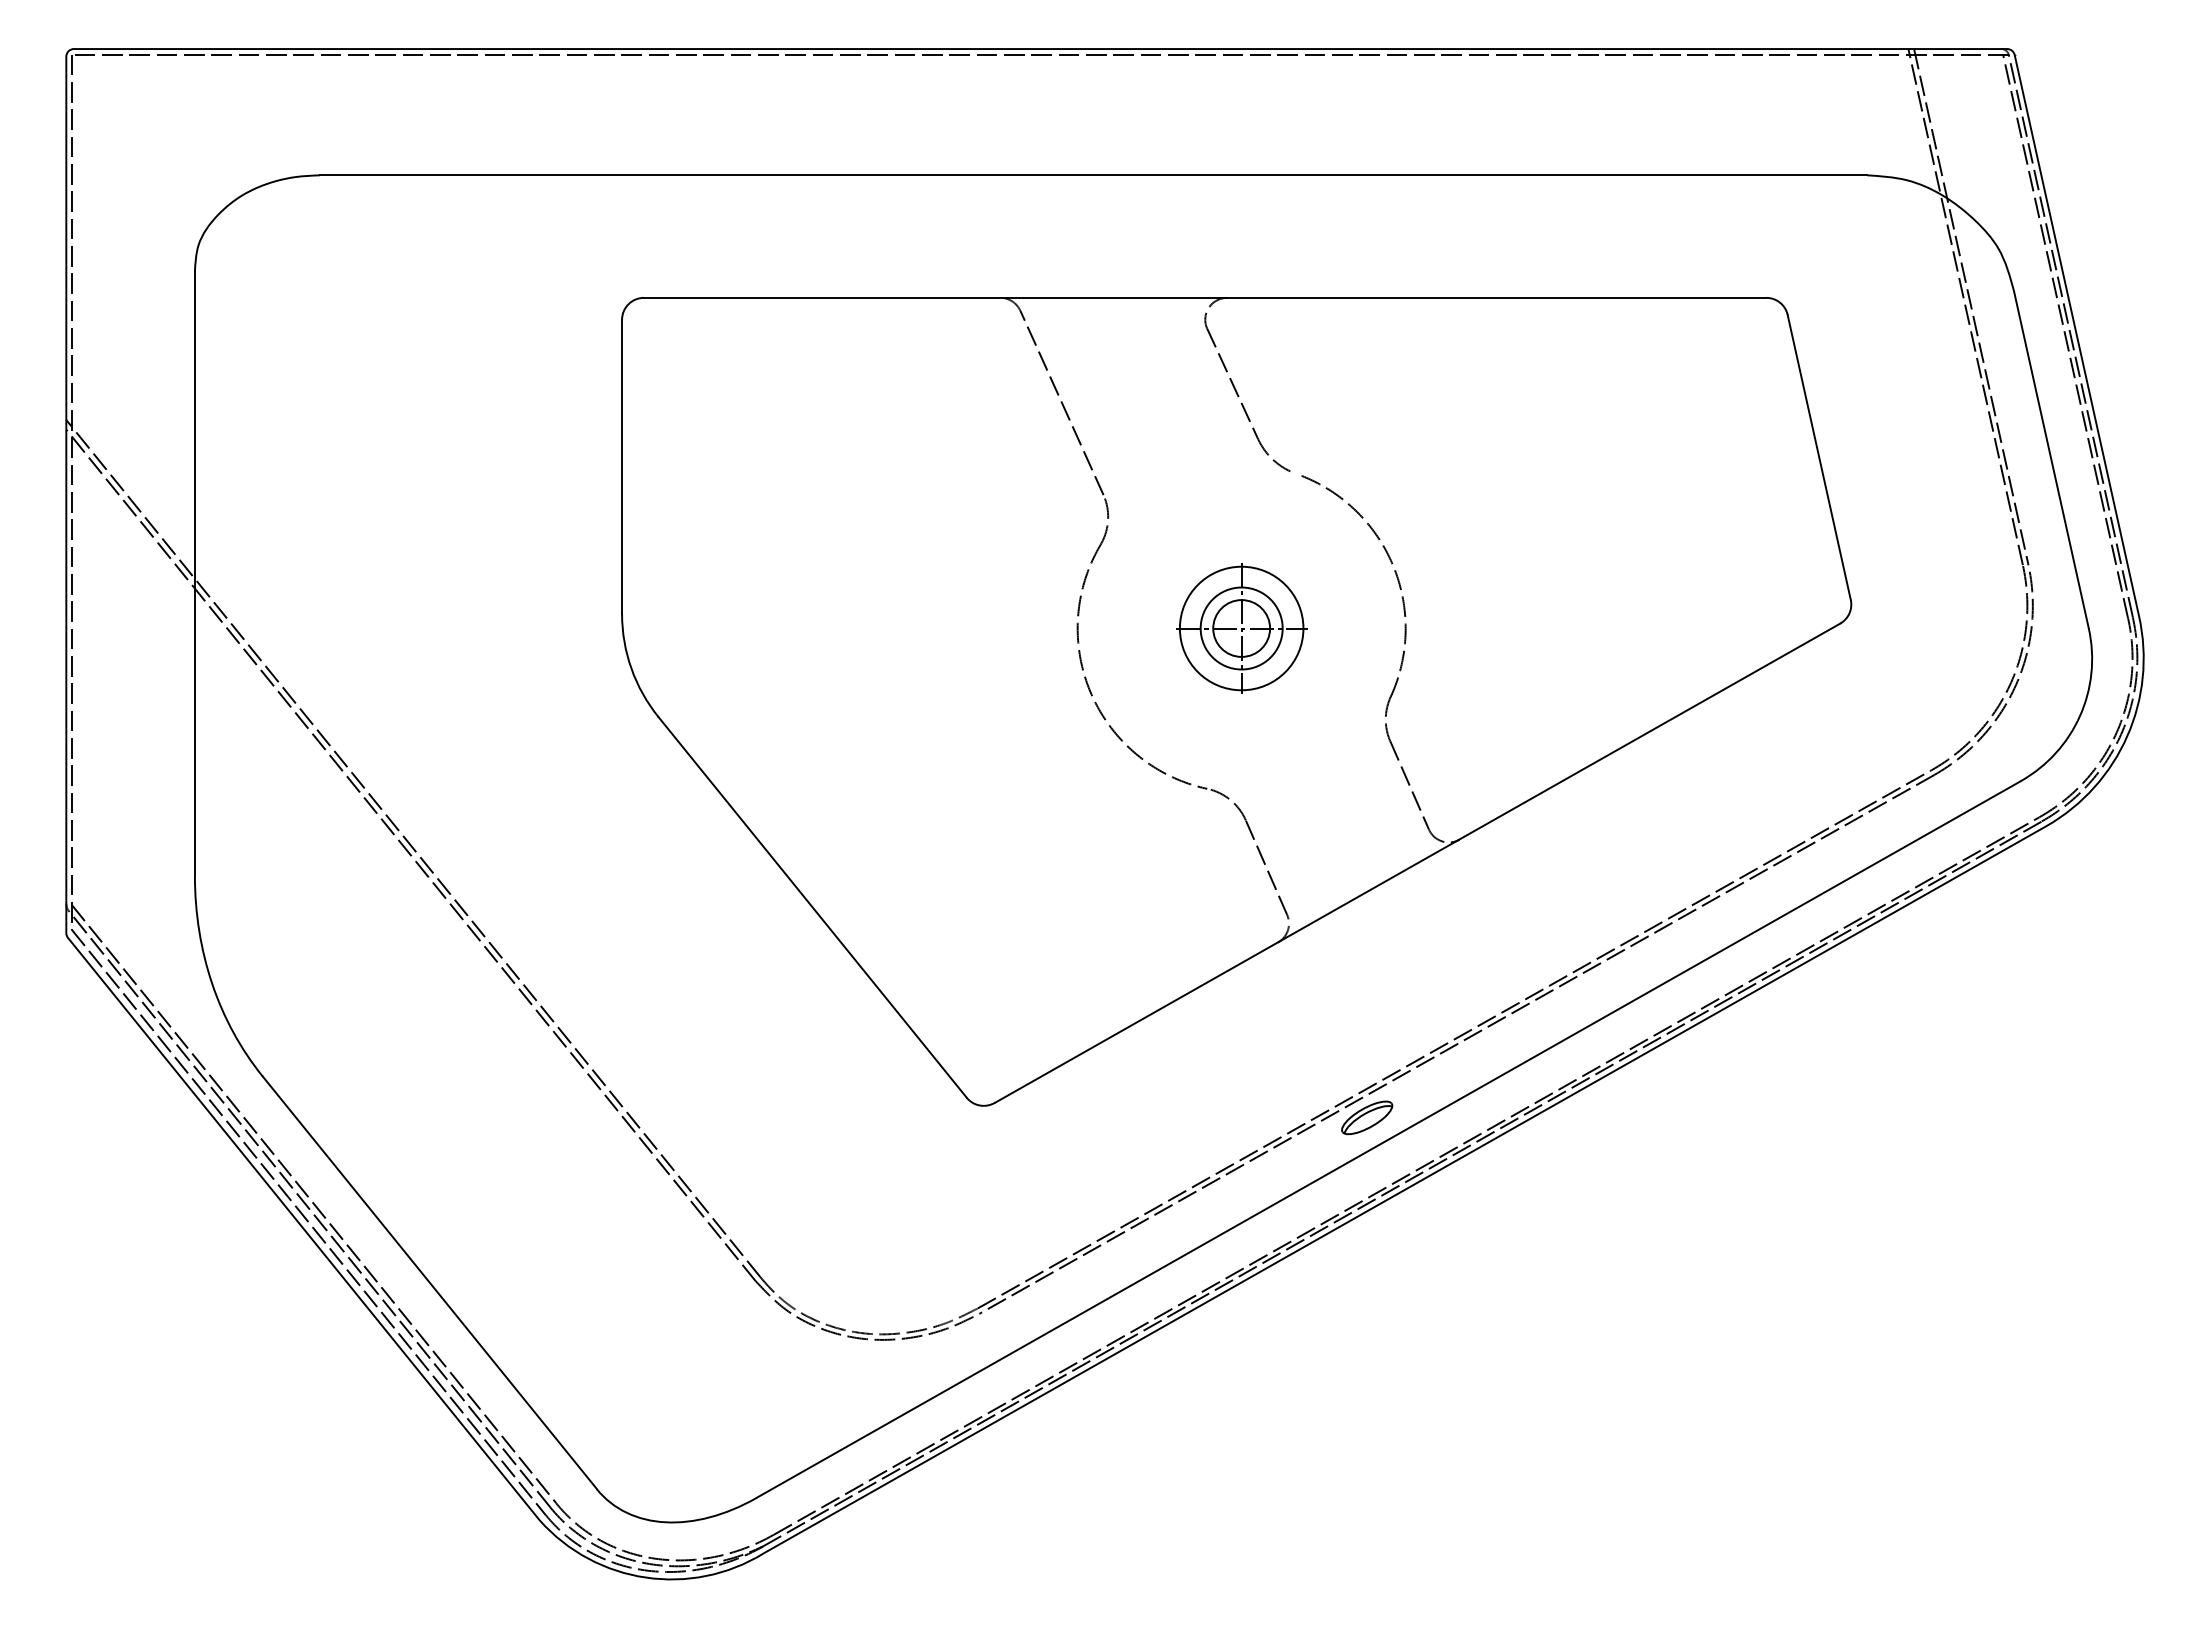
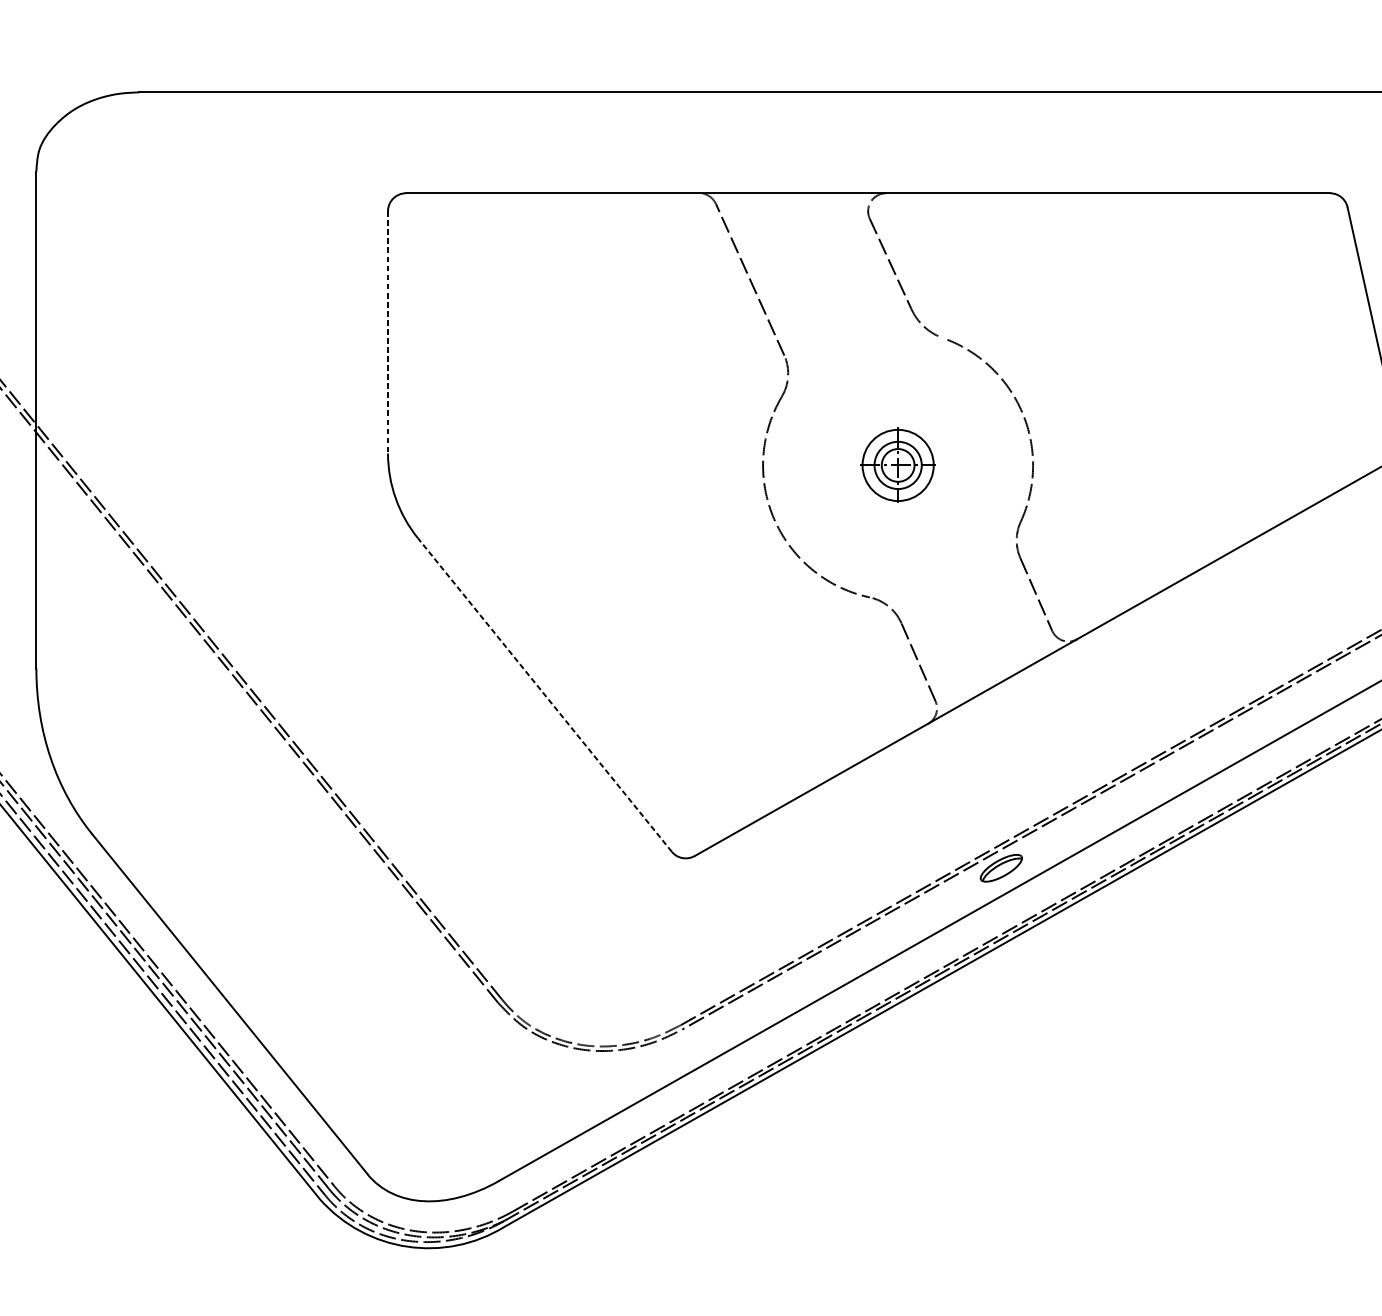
line: (622, 467) -> (388, 332), solid -> dashed
part: (1241, 628) -> (897, 465), size x0.7
line: (812, 907) -> (544, 695), solid -> dashed

